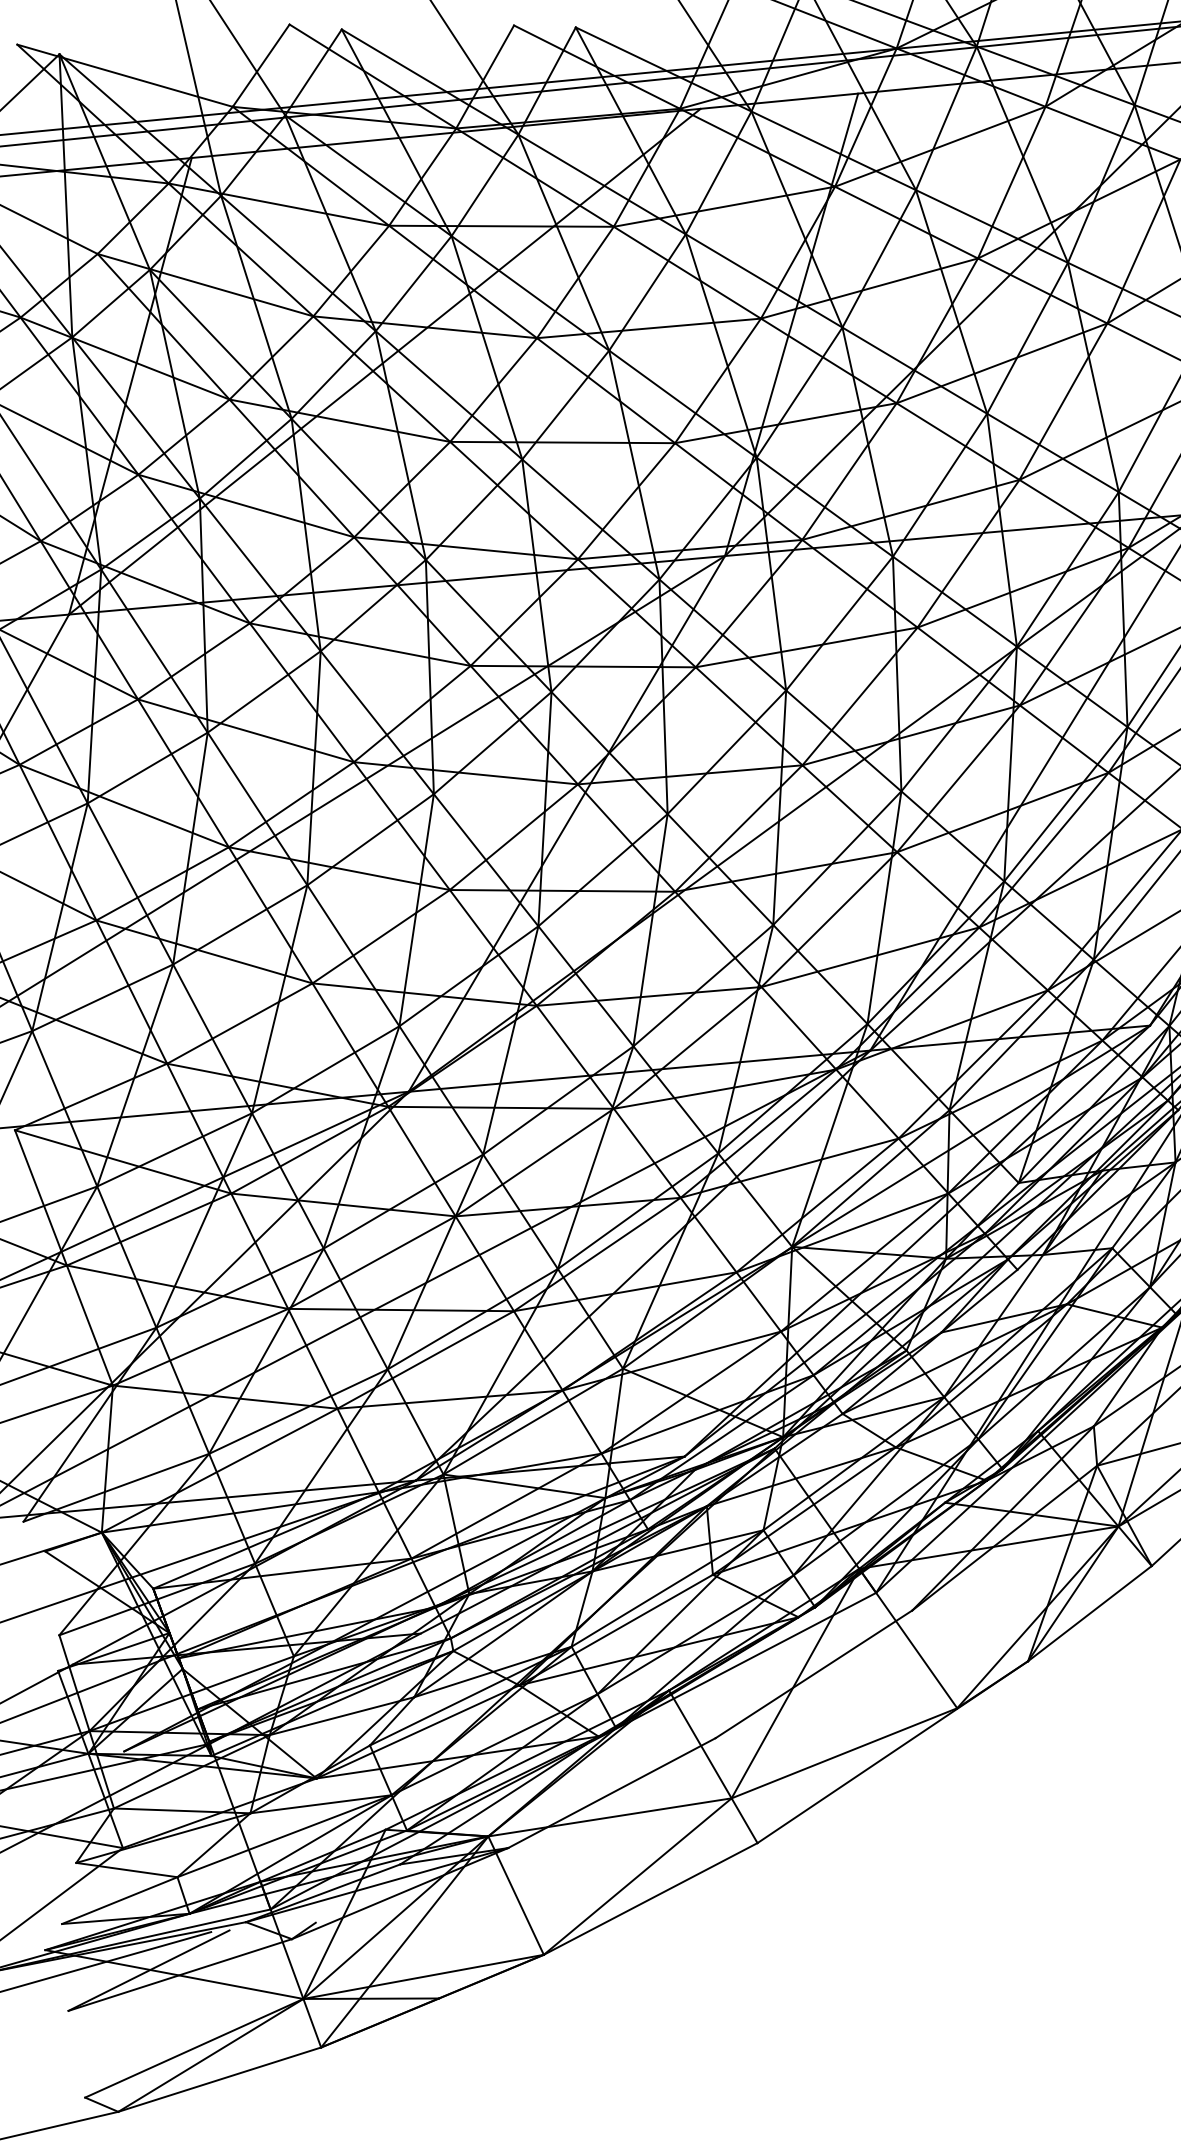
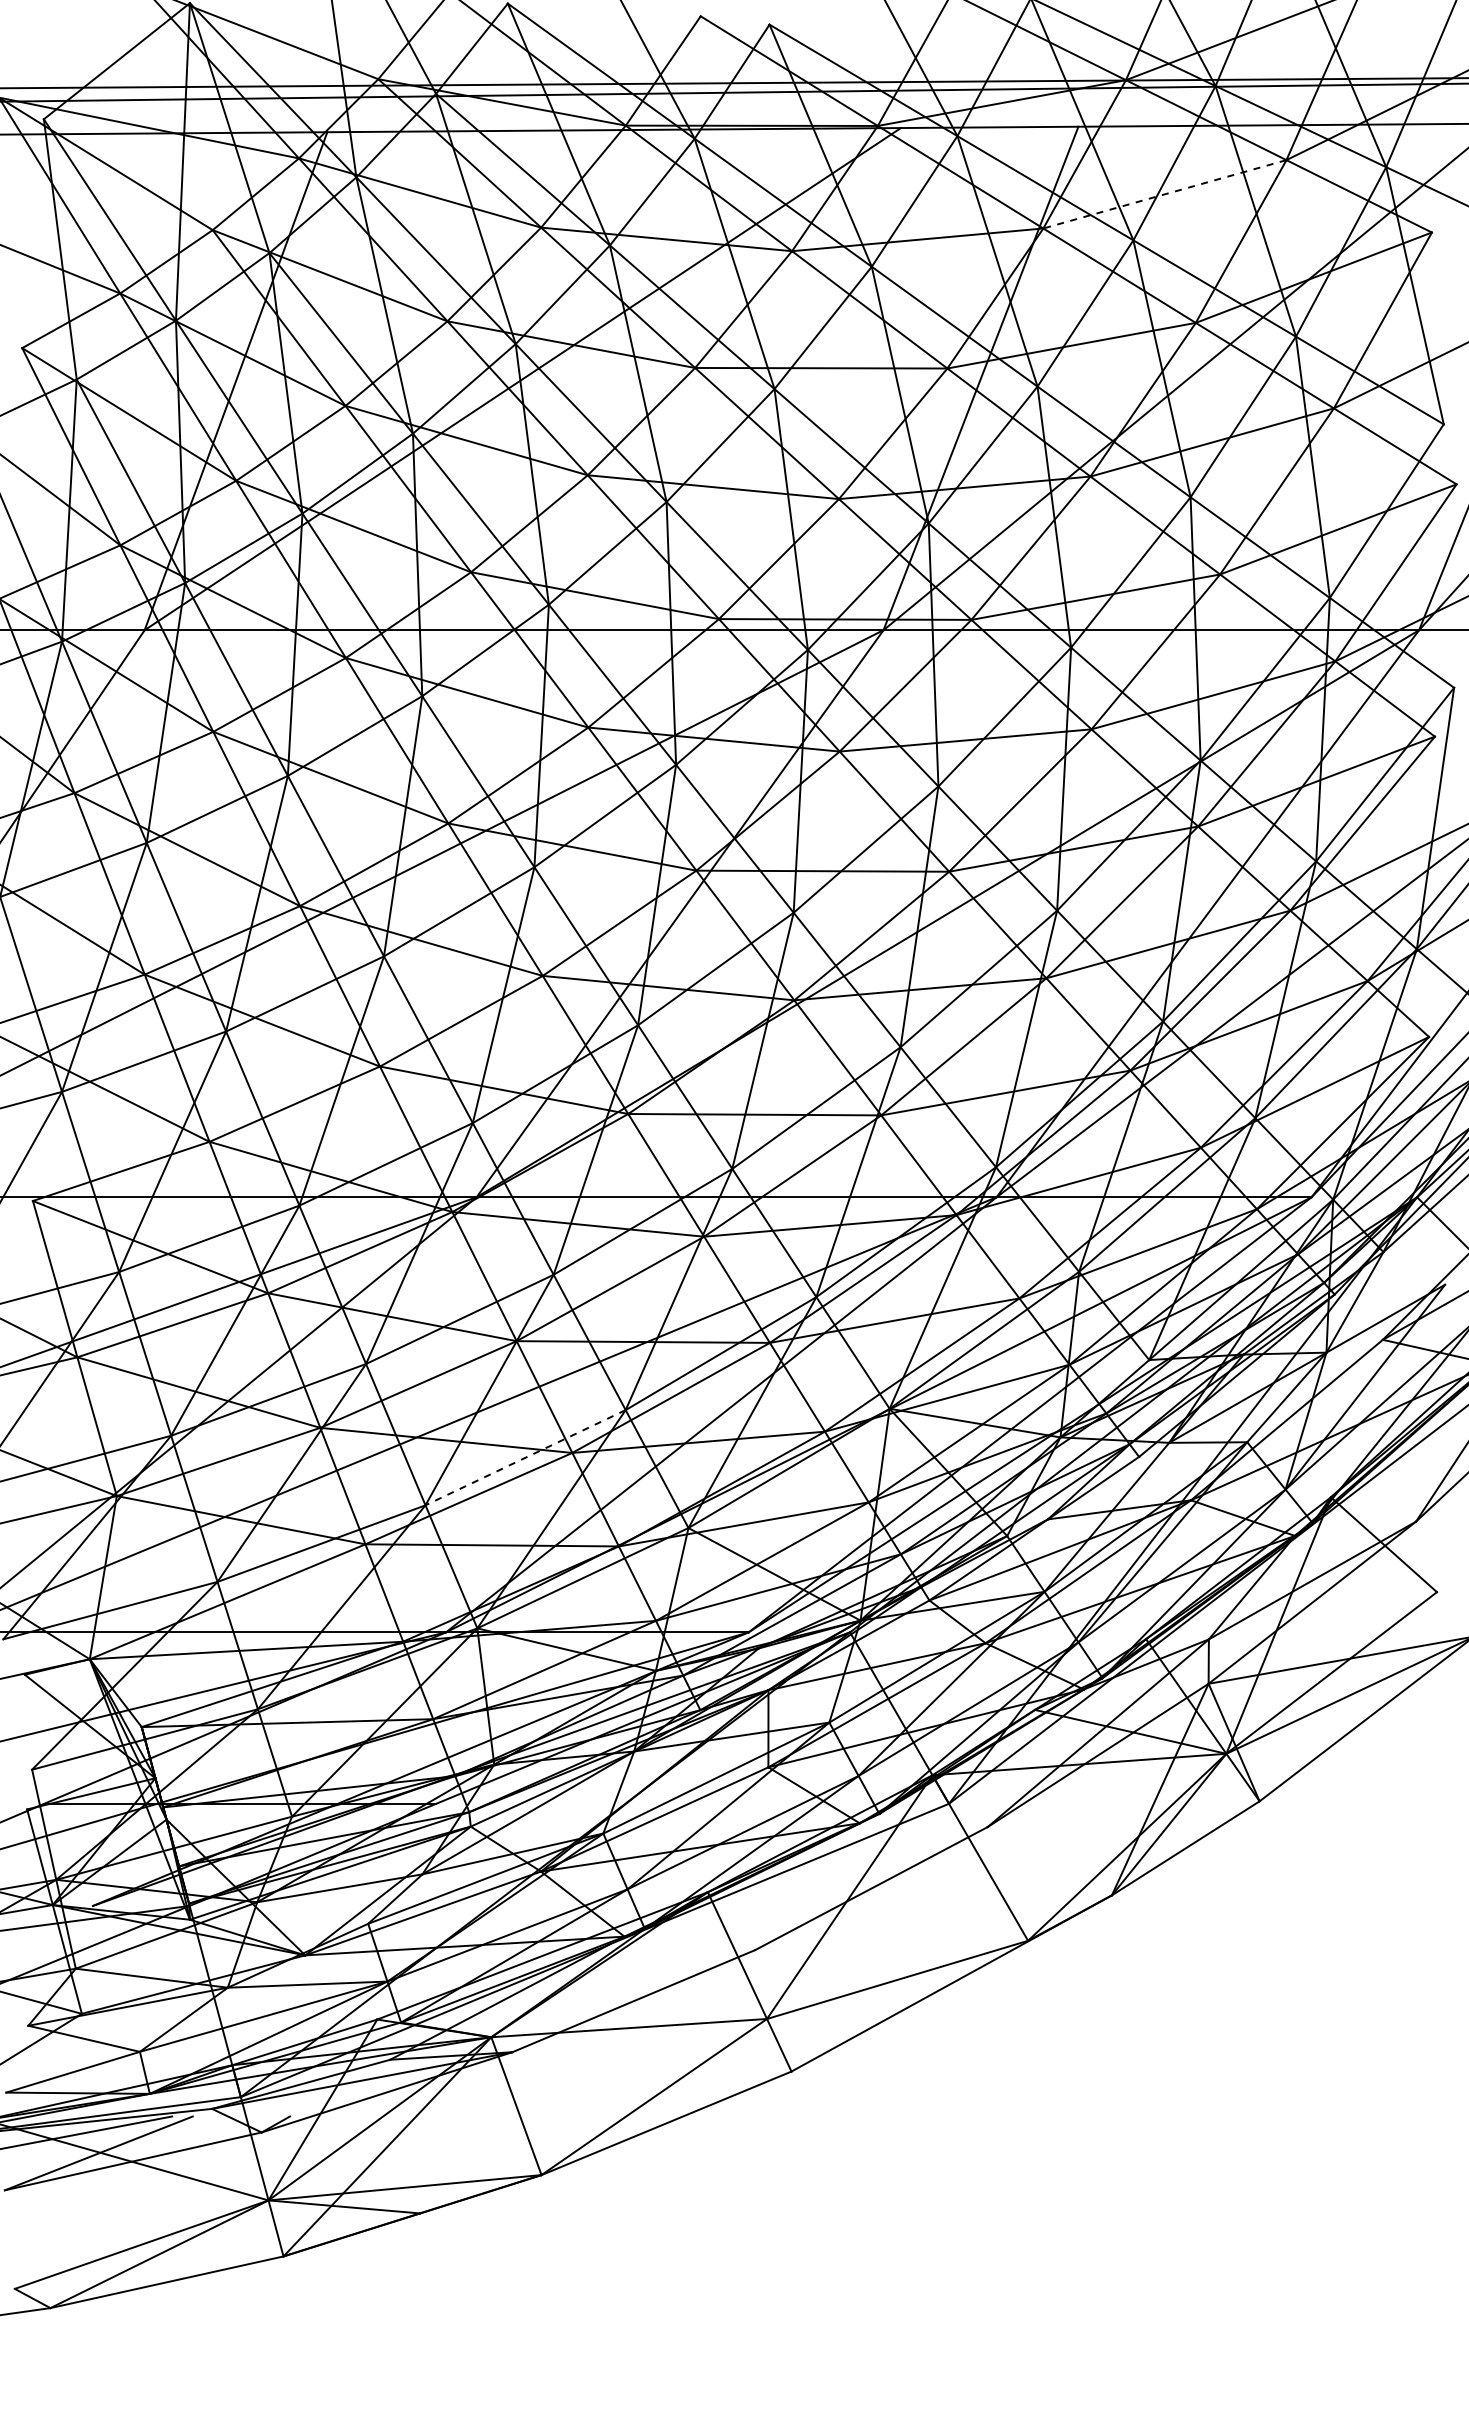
line: (939, 146) -> (1164, 194), solid -> dashed
line: (472, 1318) -> (525, 1457), solid -> dashed

